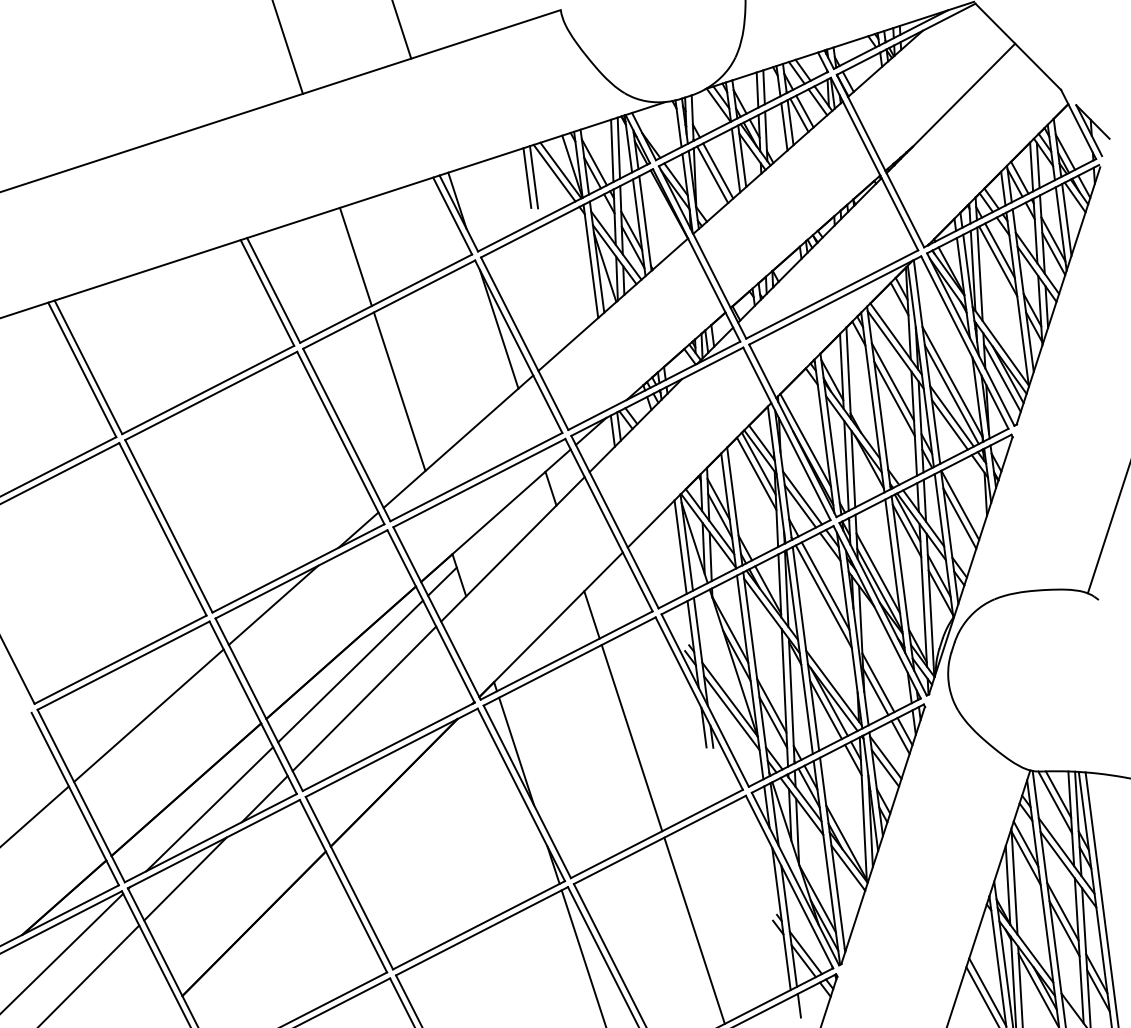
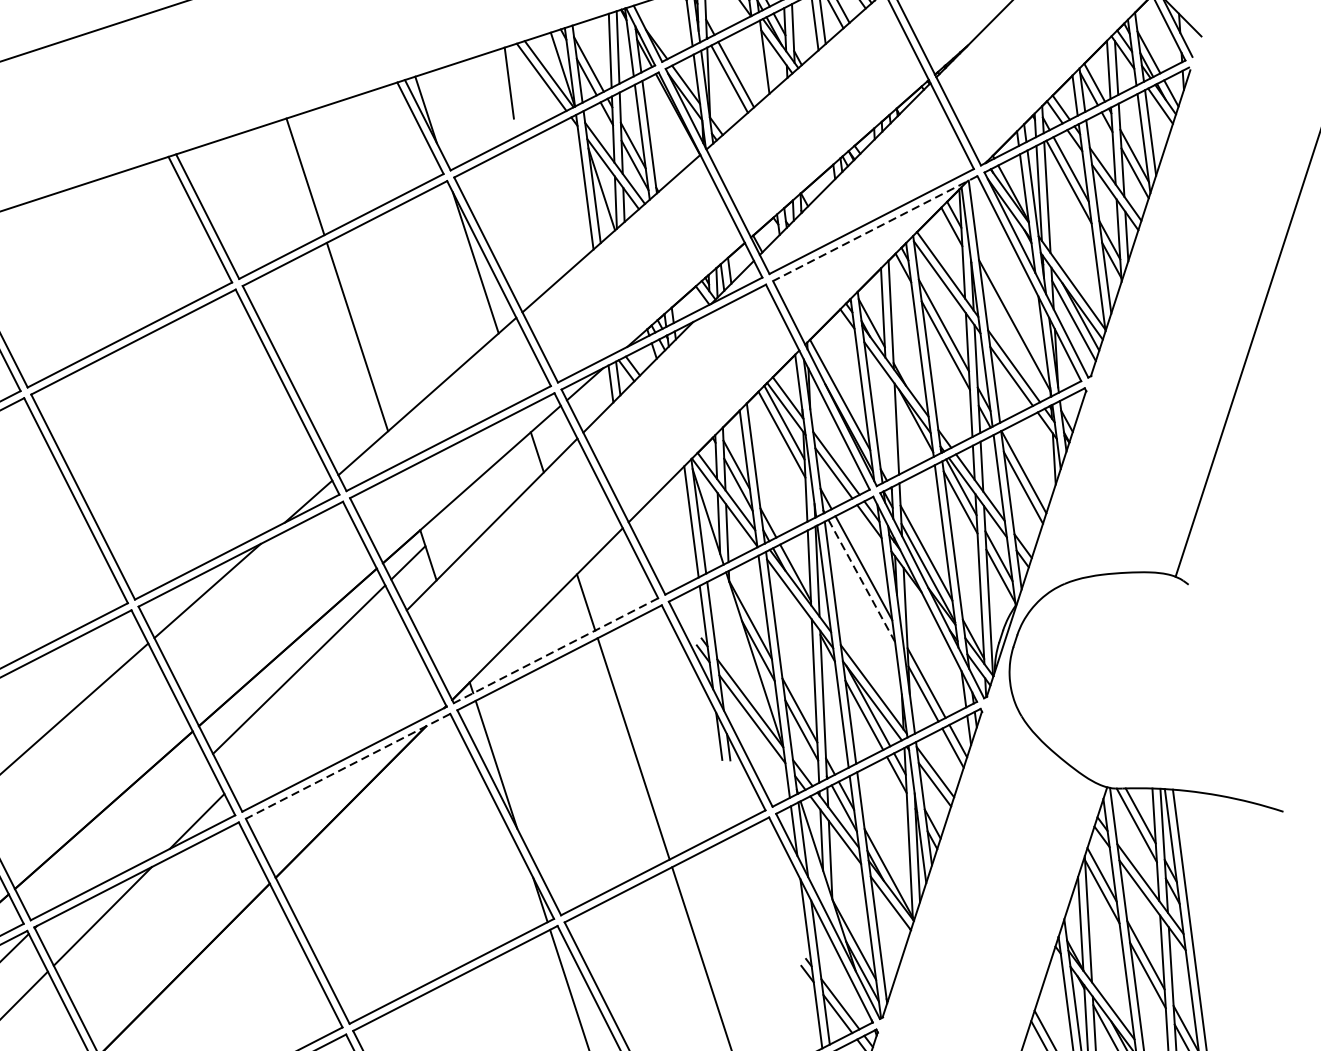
line: (735, 160) -> (756, 62), removed
line: (533, 177) -> (516, 82), removed
line: (835, 300) -> (875, 228), solid -> dashed
line: (951, 394) -> (1013, 340), removed
line: (846, 465) -> (888, 424), removed
line: (824, 597) -> (862, 581), solid -> dashed
line: (566, 655) -> (555, 650), solid -> dashed
line: (364, 698) -> (315, 701), removed
line: (391, 752) -> (347, 765), solid -> dashed
line: (209, 809) -> (131, 833), removed

